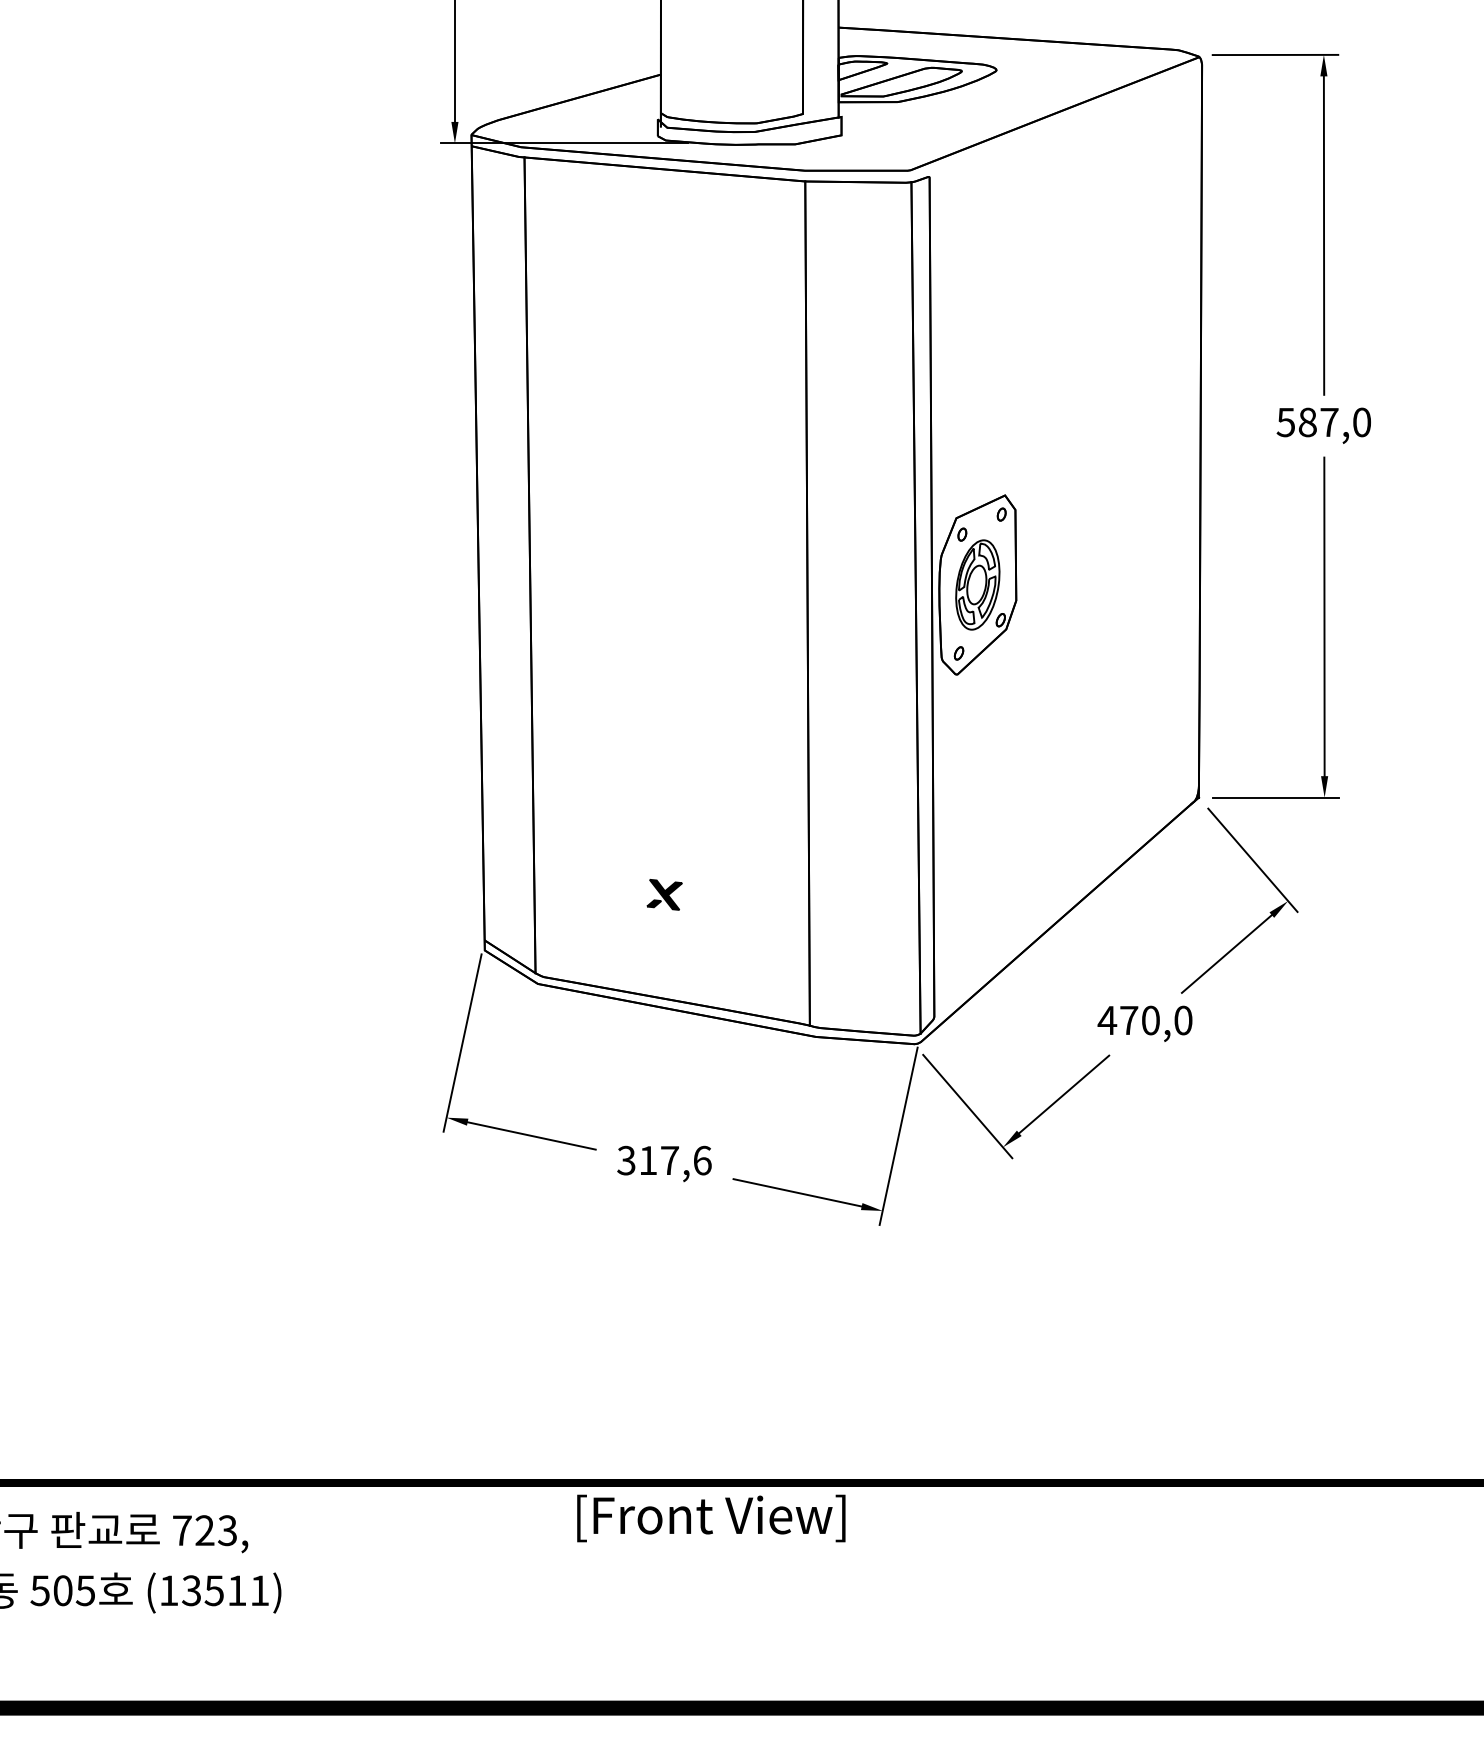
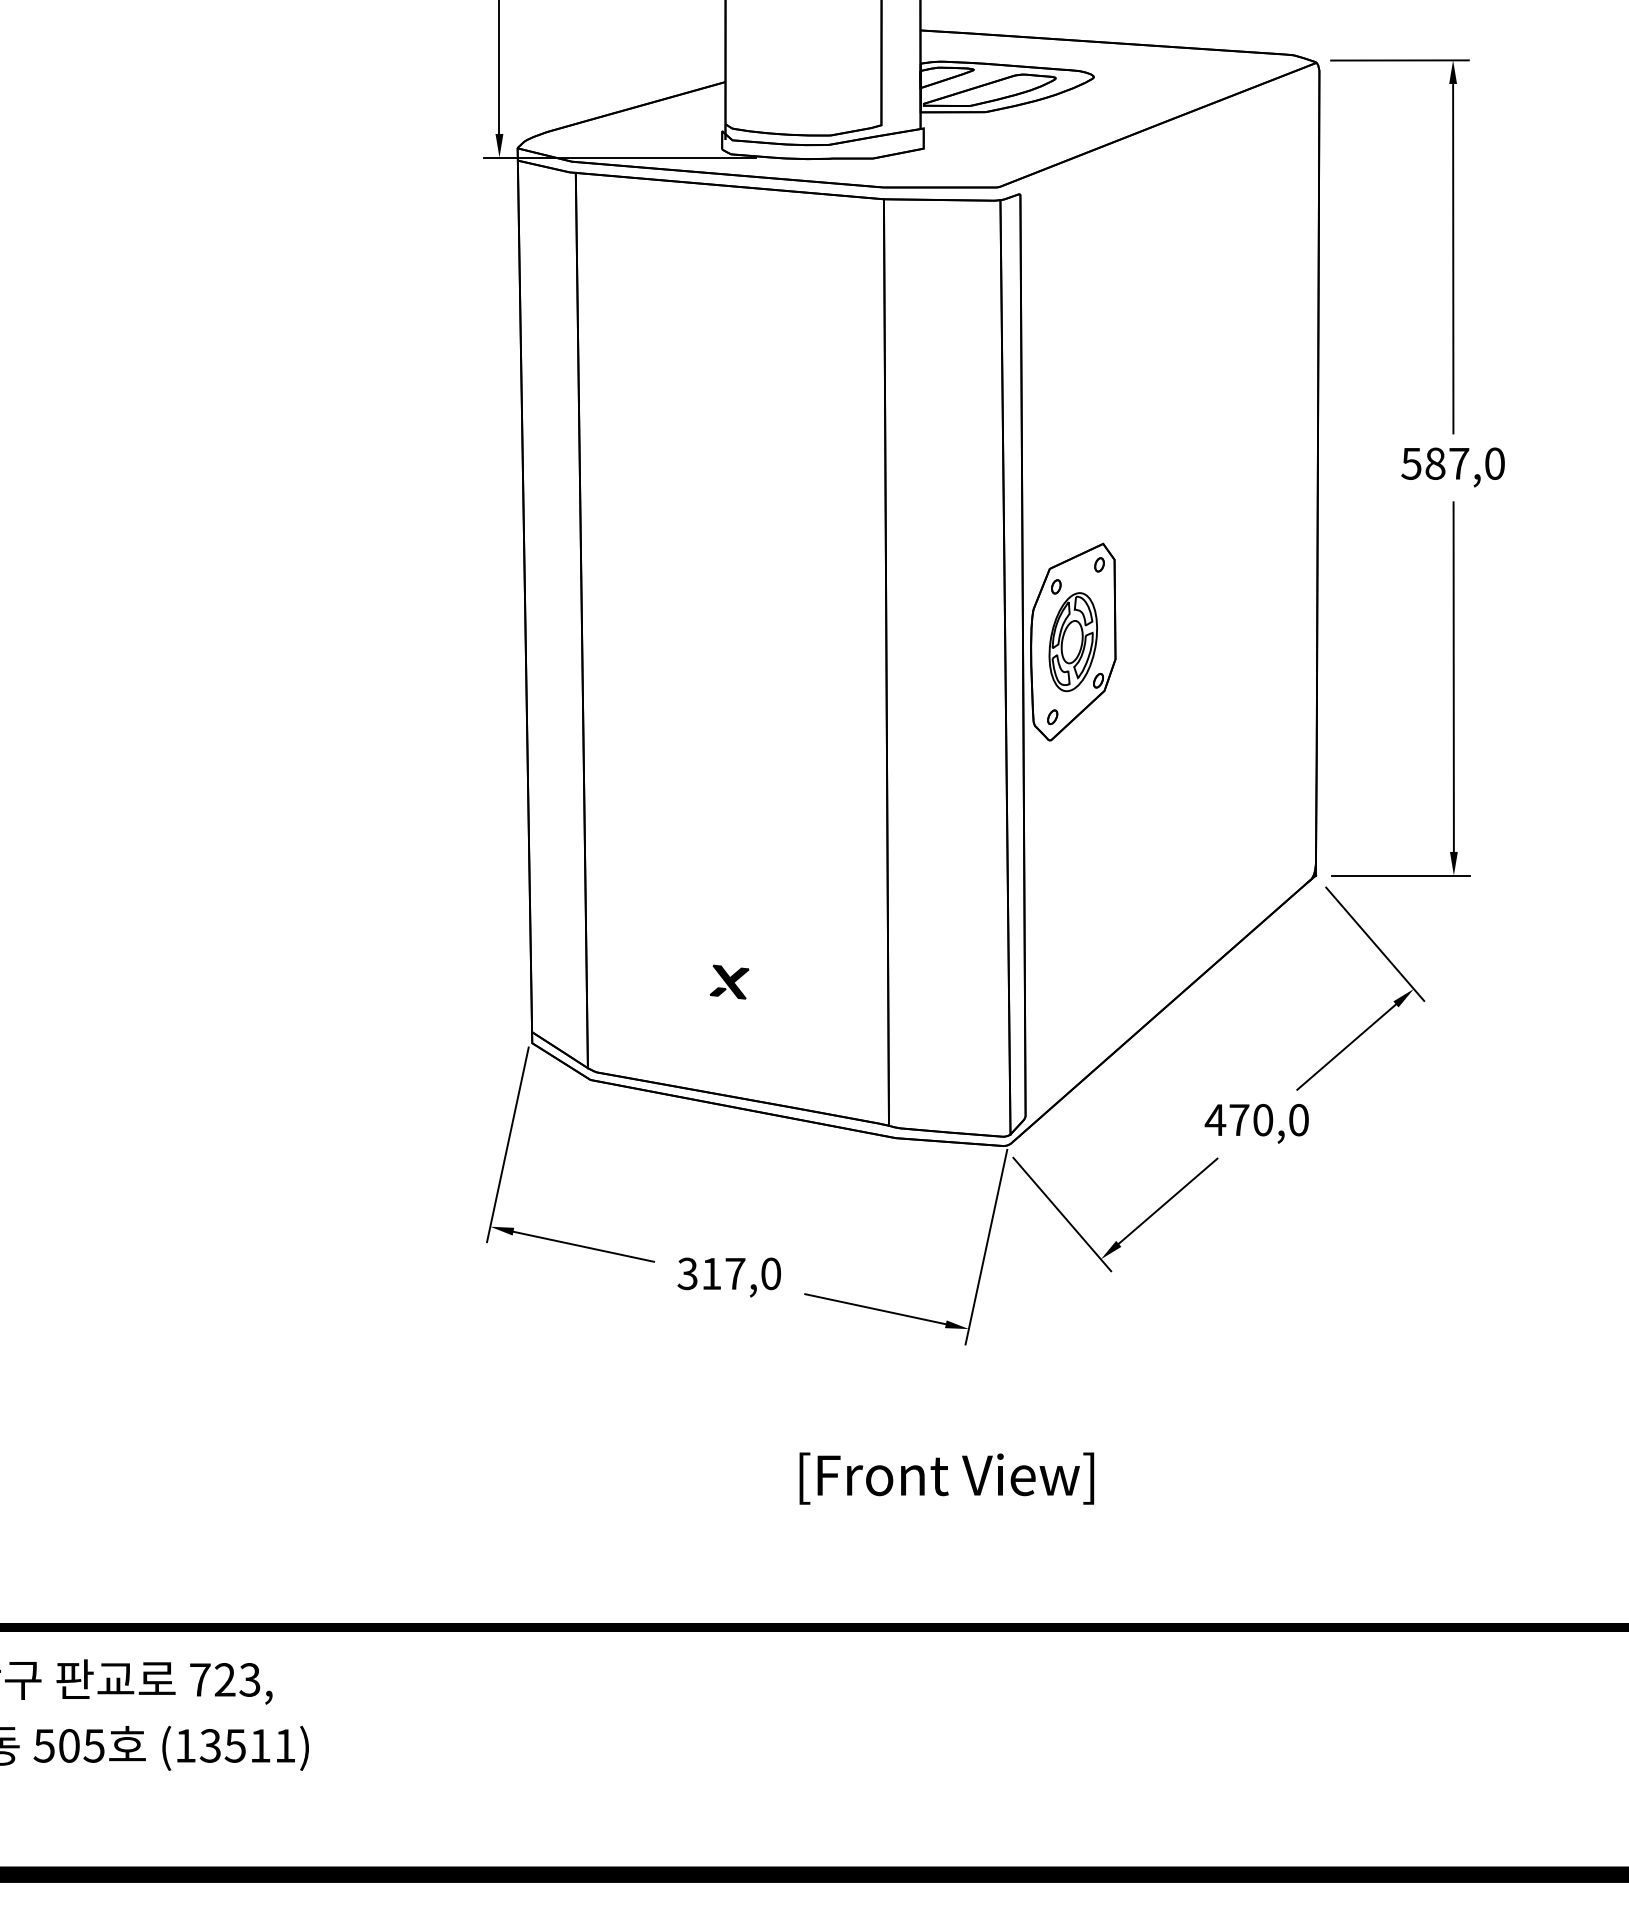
text: (702, 1160) -> (771, 1273), 317,6 -> 317,0
text: (711, 1518) -> (946, 1478), moved

